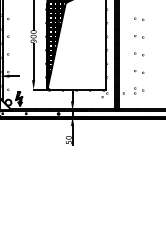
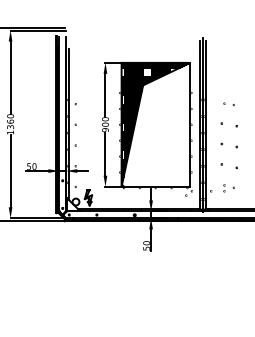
part: (138, 36) -> (228, 124), size x1.6
part: (138, 54) -> (228, 145), size x1.6
part: (138, 71) -> (228, 165), size x1.6

